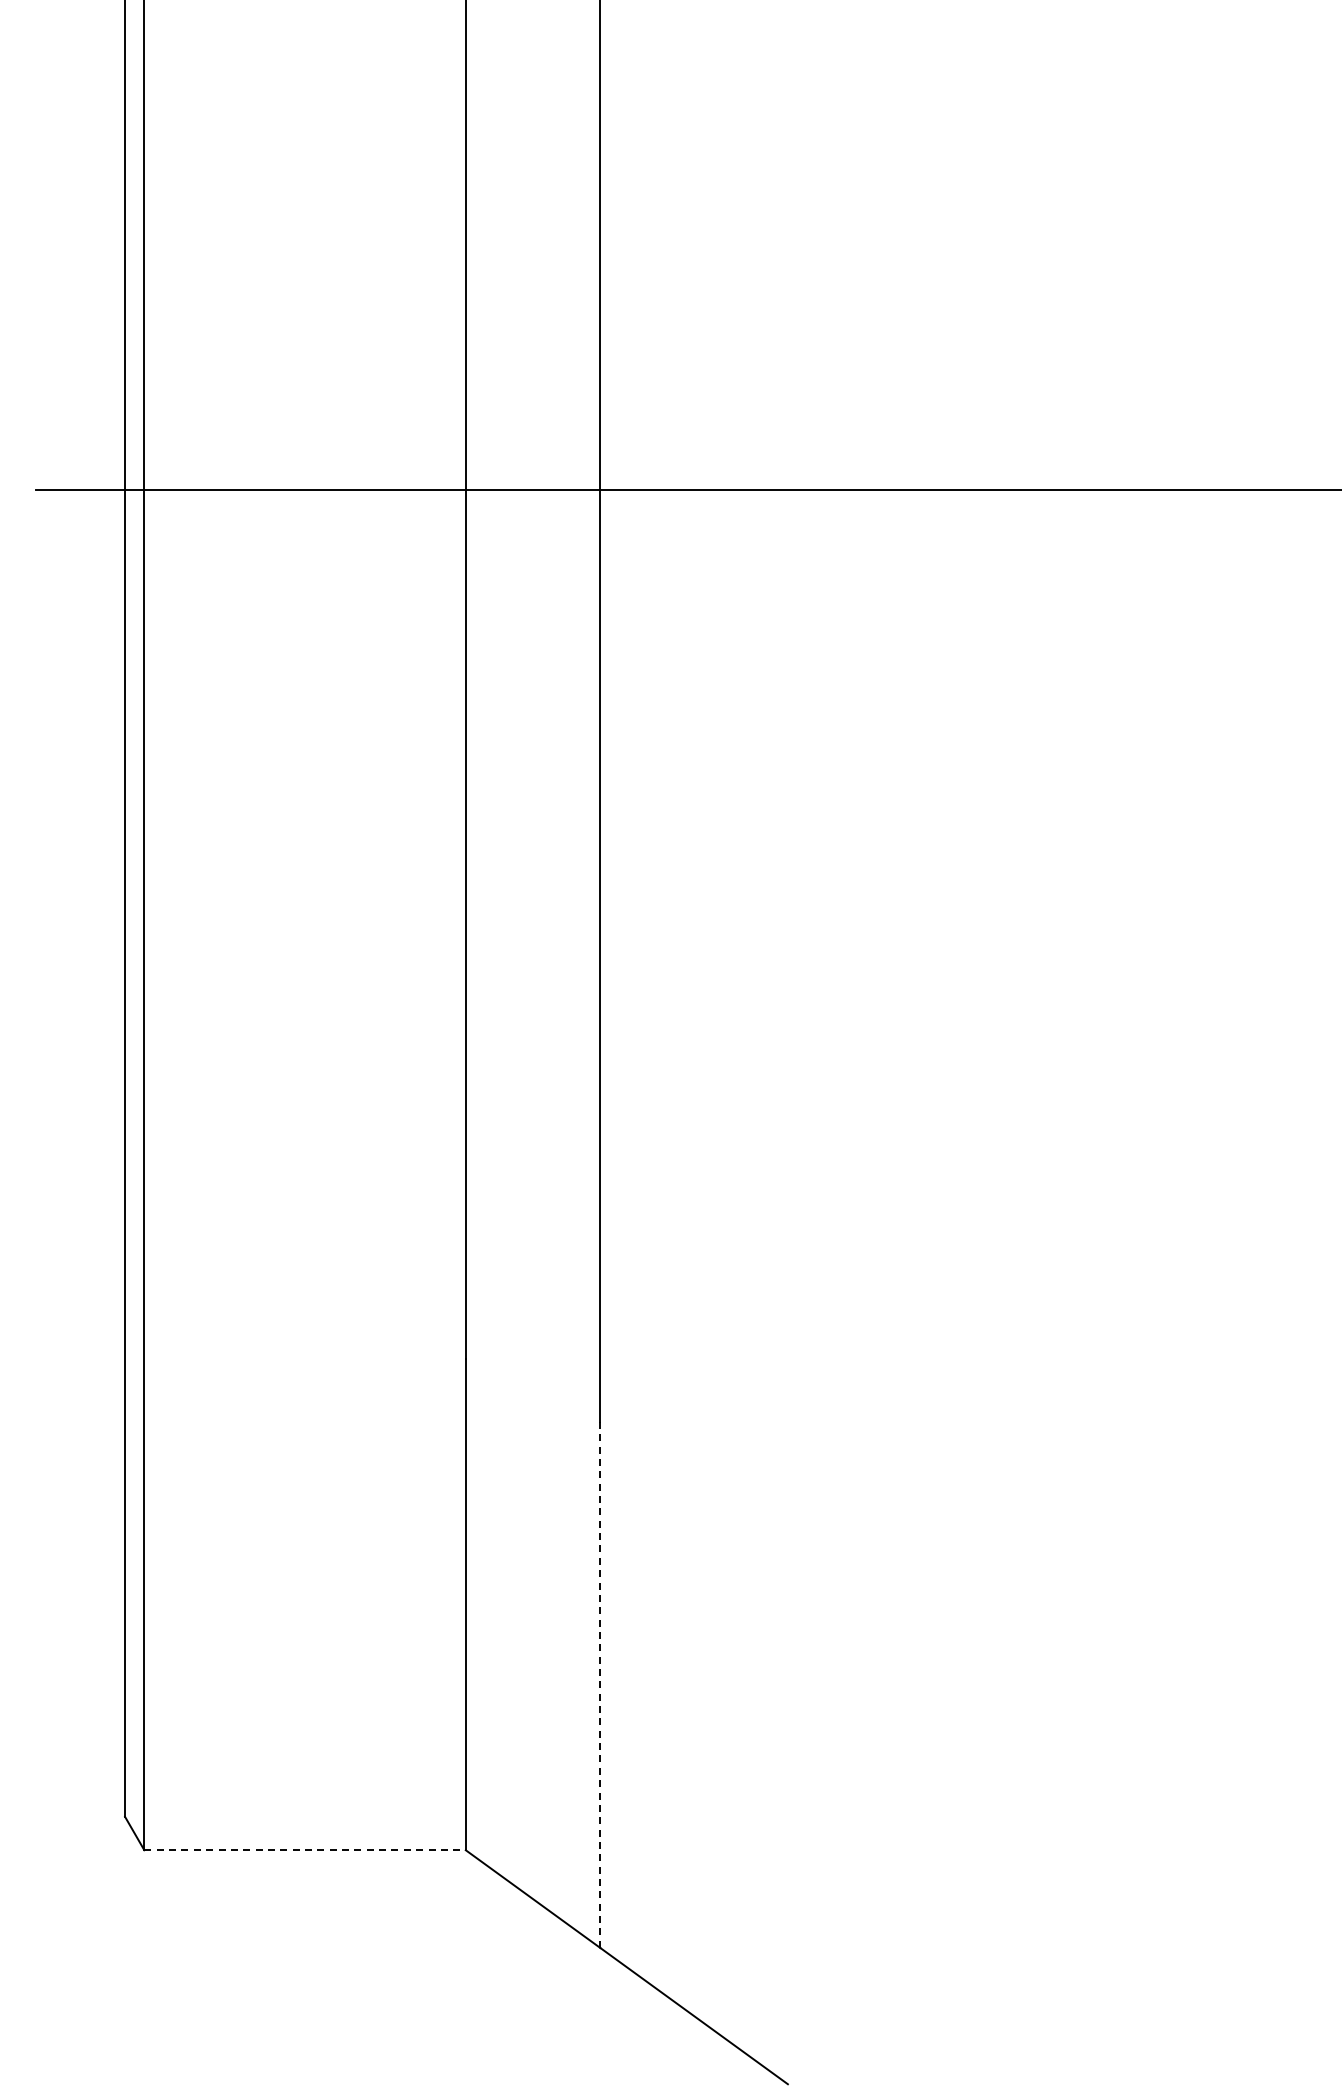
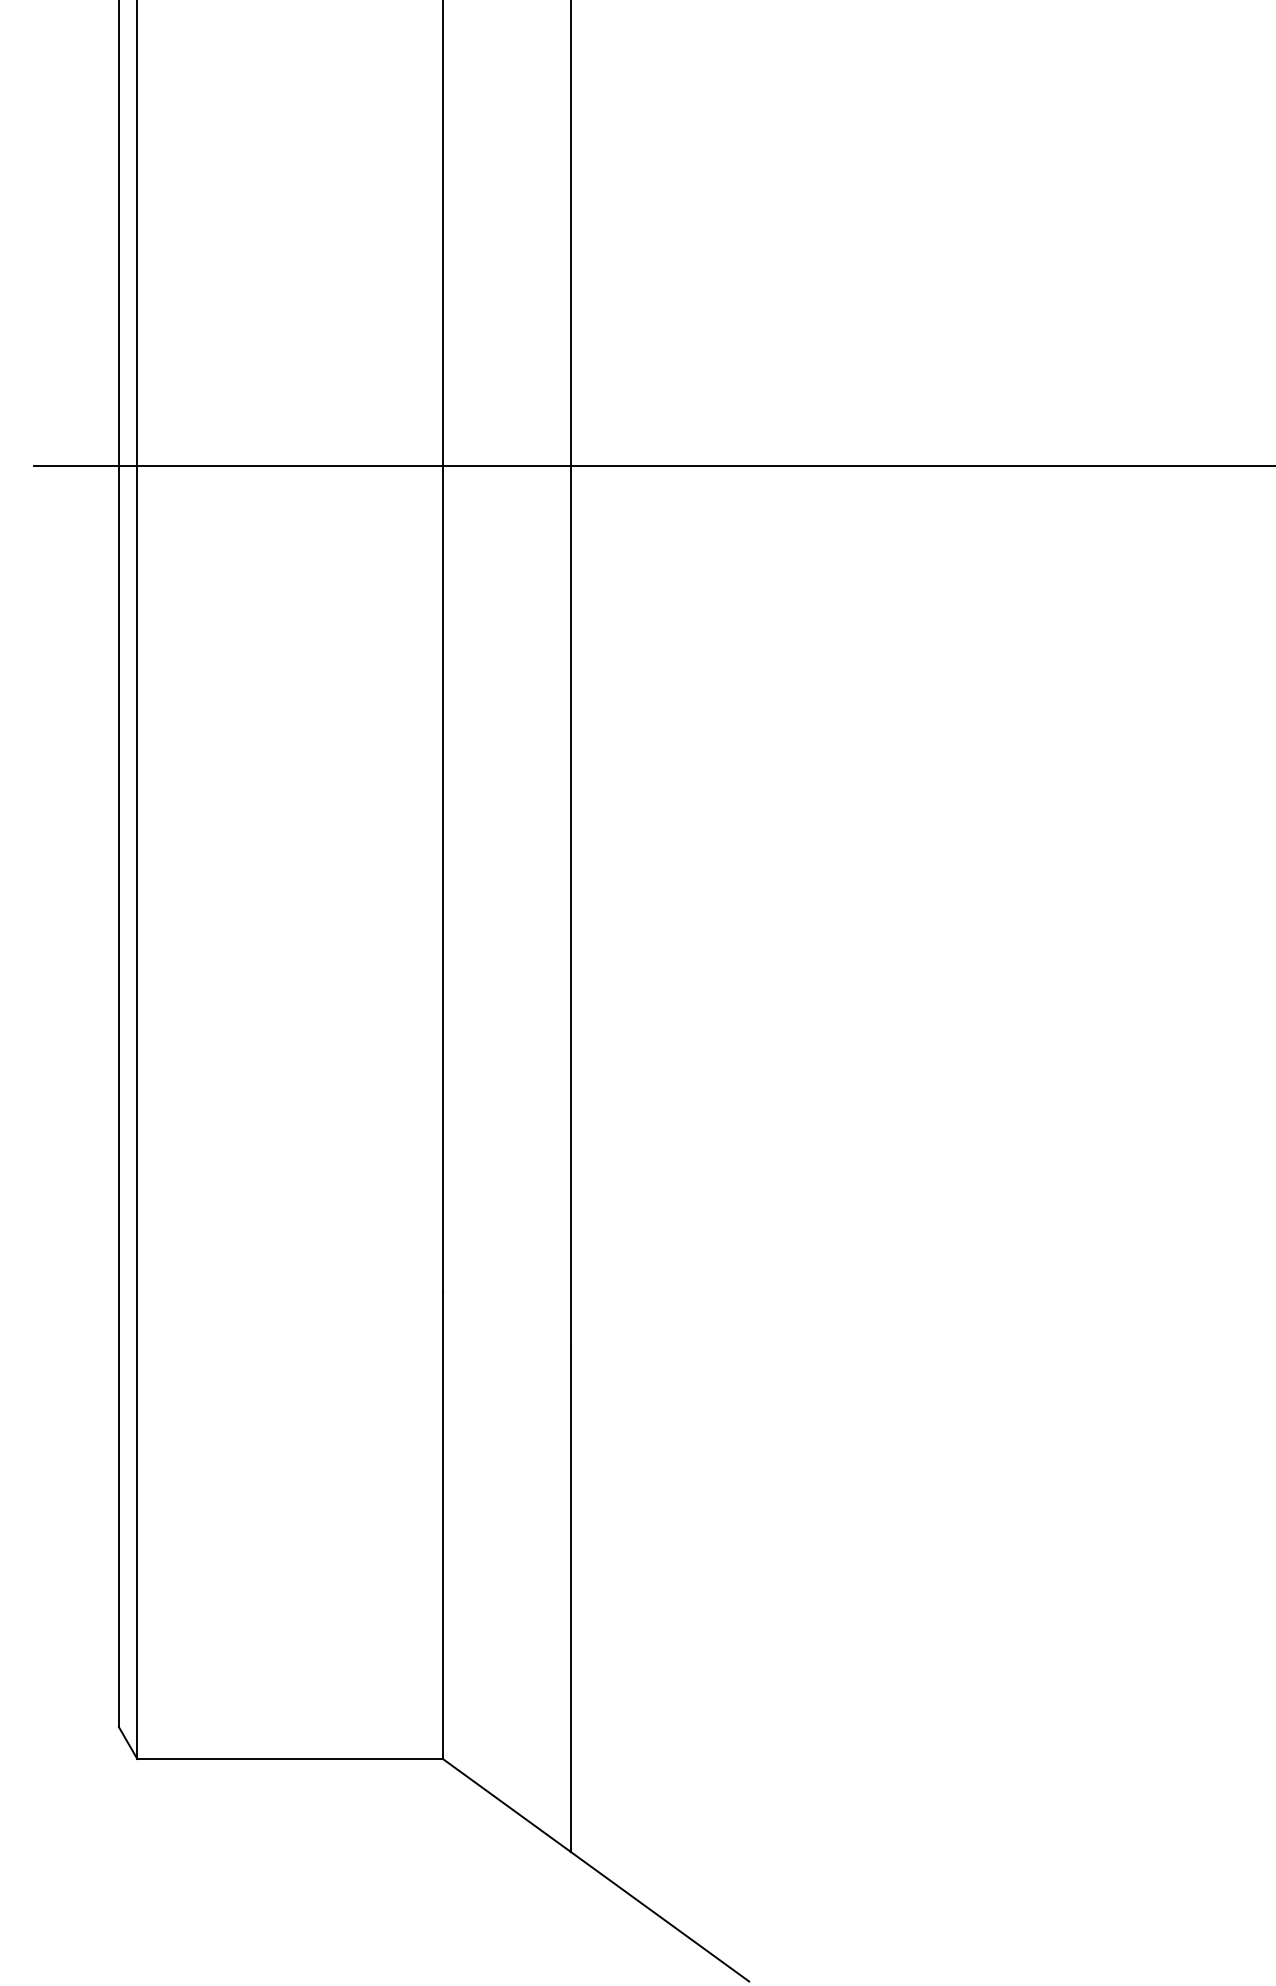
line: (600, 1685) -> (570, 1602), dashed -> solid
line: (305, 1850) -> (290, 1759), dashed -> solid

